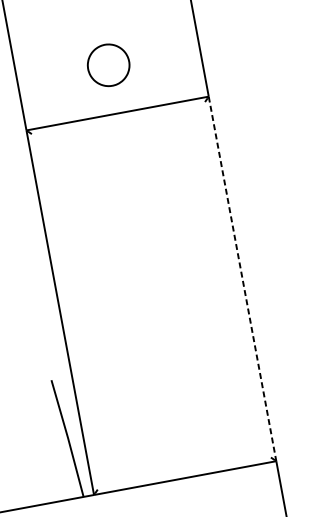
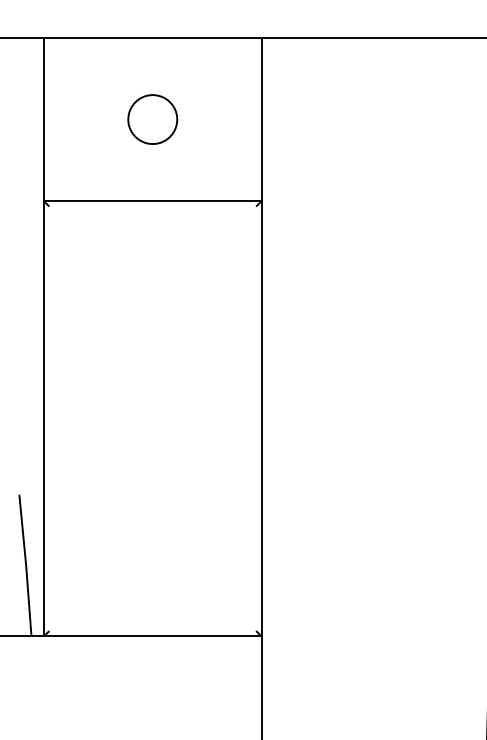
part: (108, 65) -> (152, 119), moved
line: (242, 278) -> (261, 418), dashed -> solid

